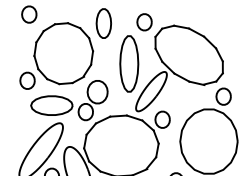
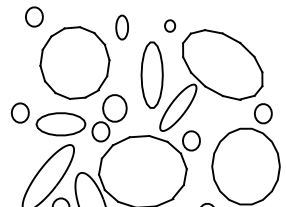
part: (143, 21) -> (169, 25), size x0.6
part: (103, 23) -> (121, 27), size x0.7
part: (26, 80) -> (19, 112), moved

